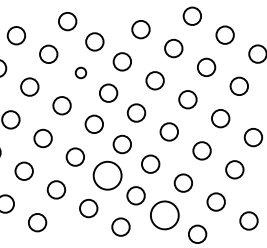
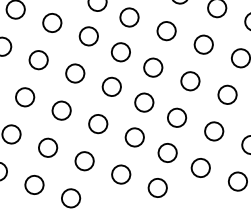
circle: (80, 72) -> (88, 35), size x1.67
circle: (107, 175) -> (134, 137), size x0.62
circle: (164, 215) -> (200, 168), size x0.62

